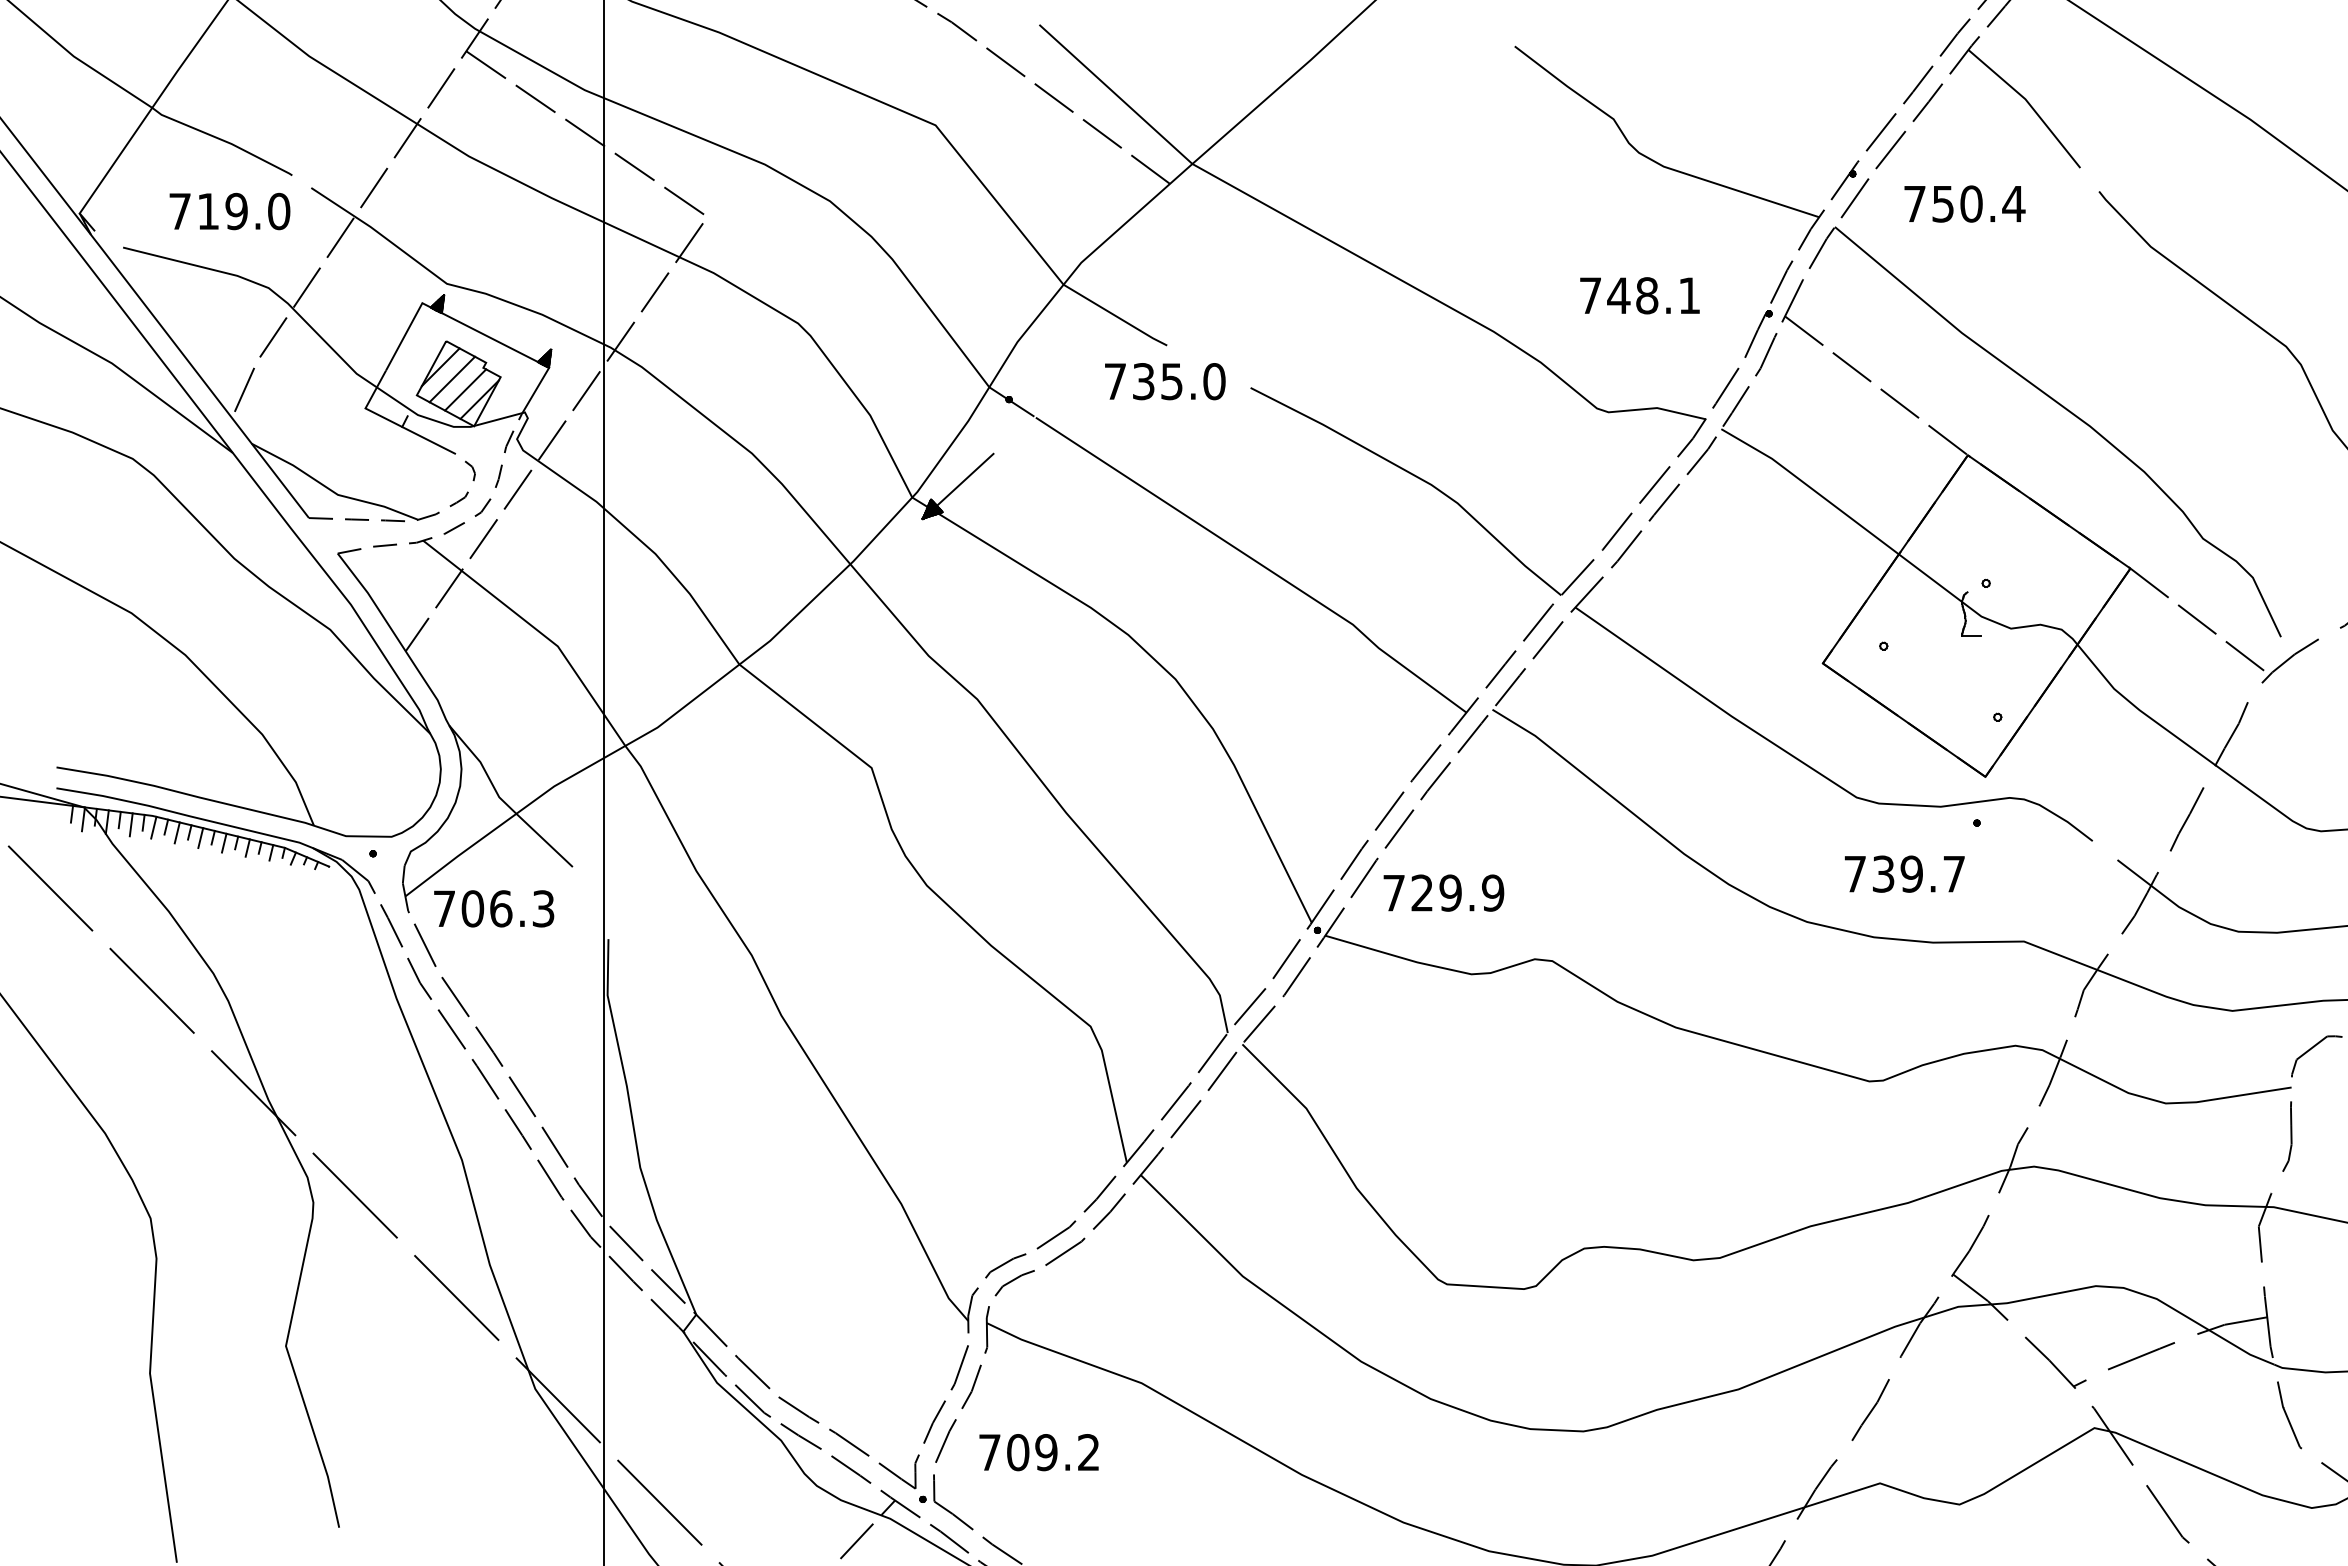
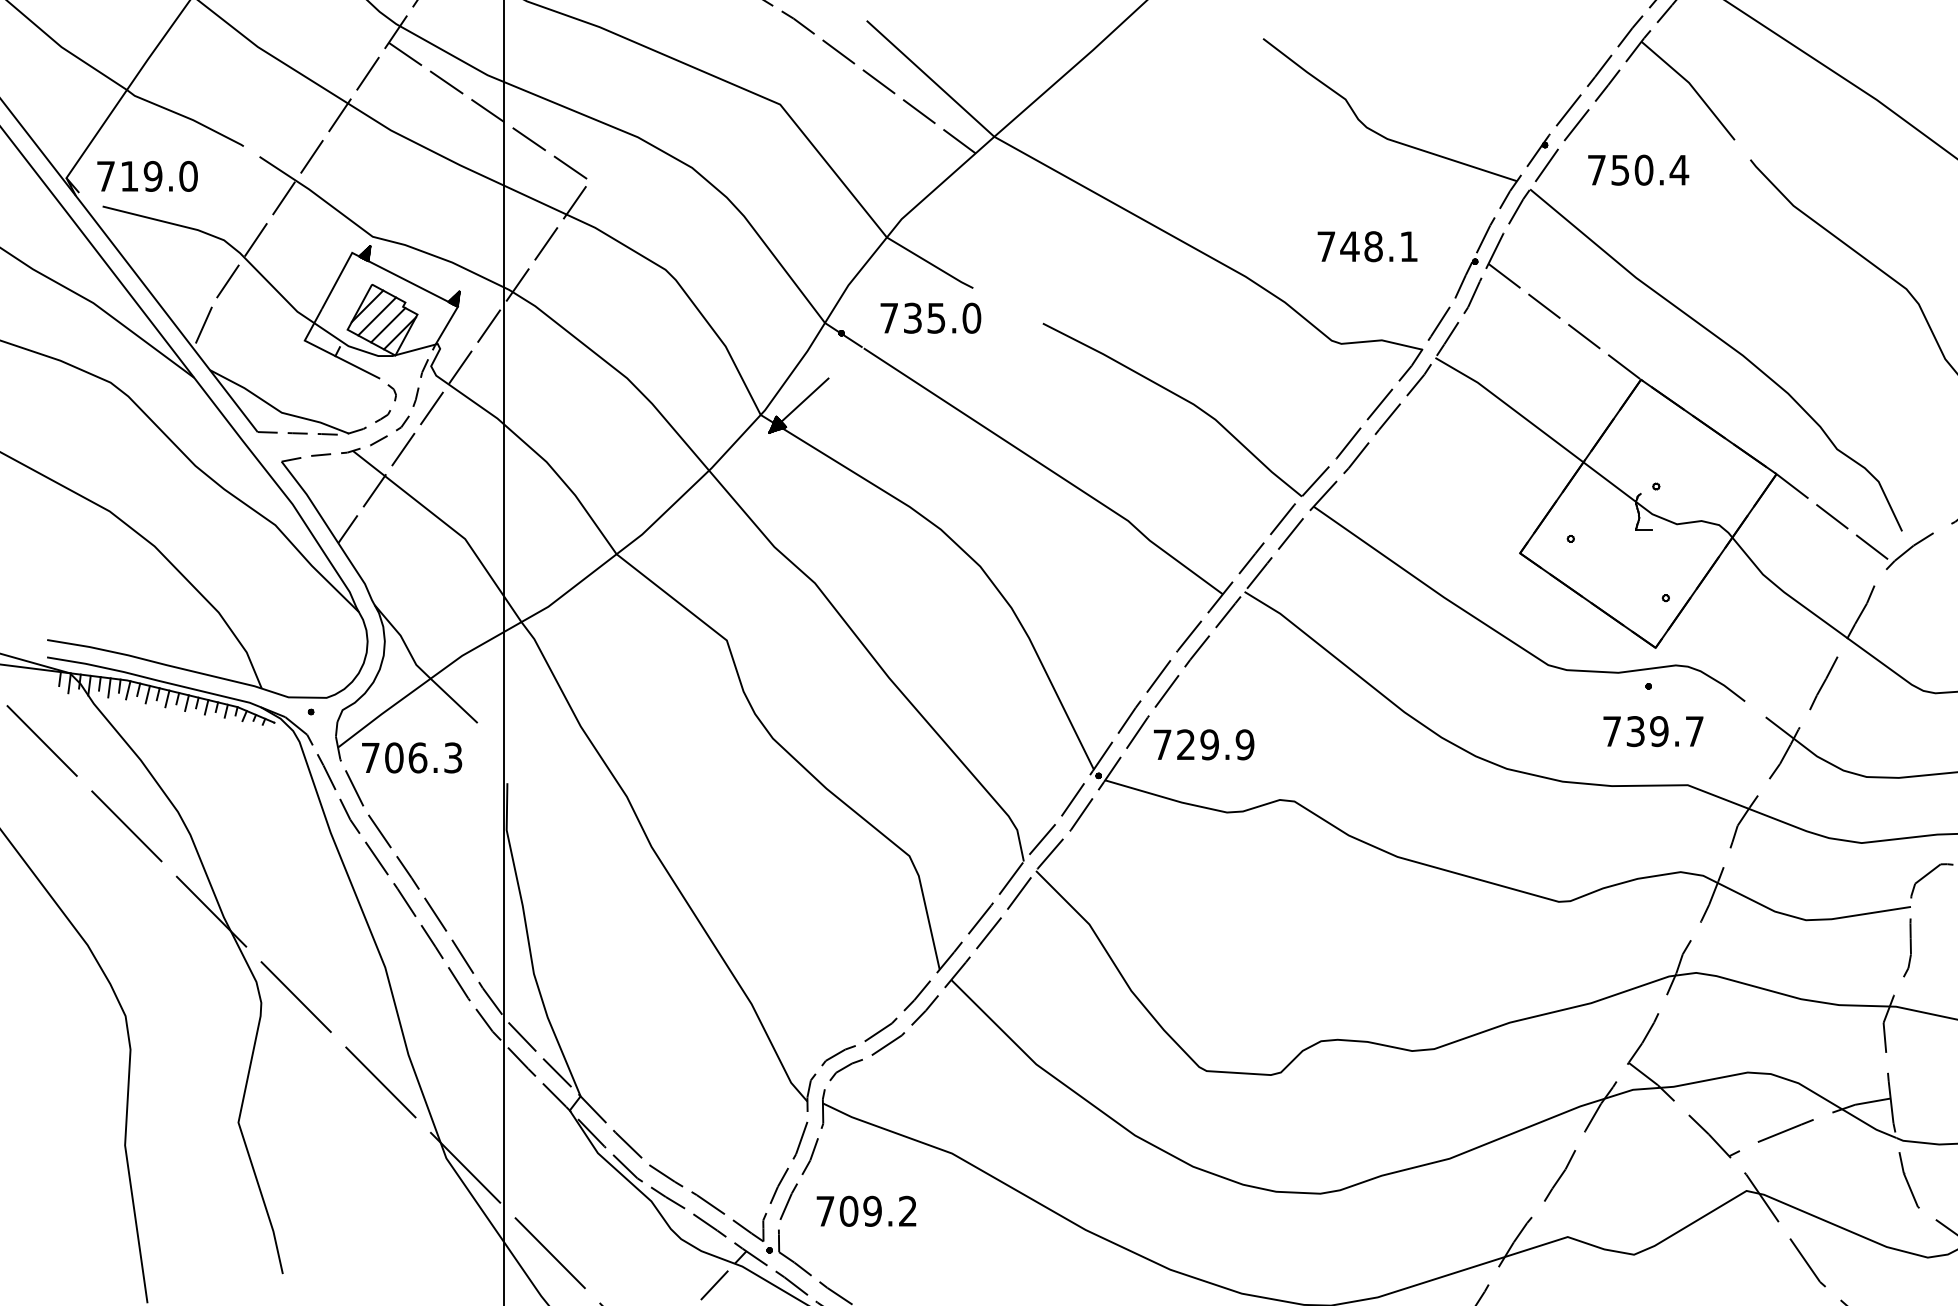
text: (229, 211) -> (147, 176), moved
text: (1165, 381) -> (931, 318), moved
text: (1904, 873) -> (1653, 730), moved

